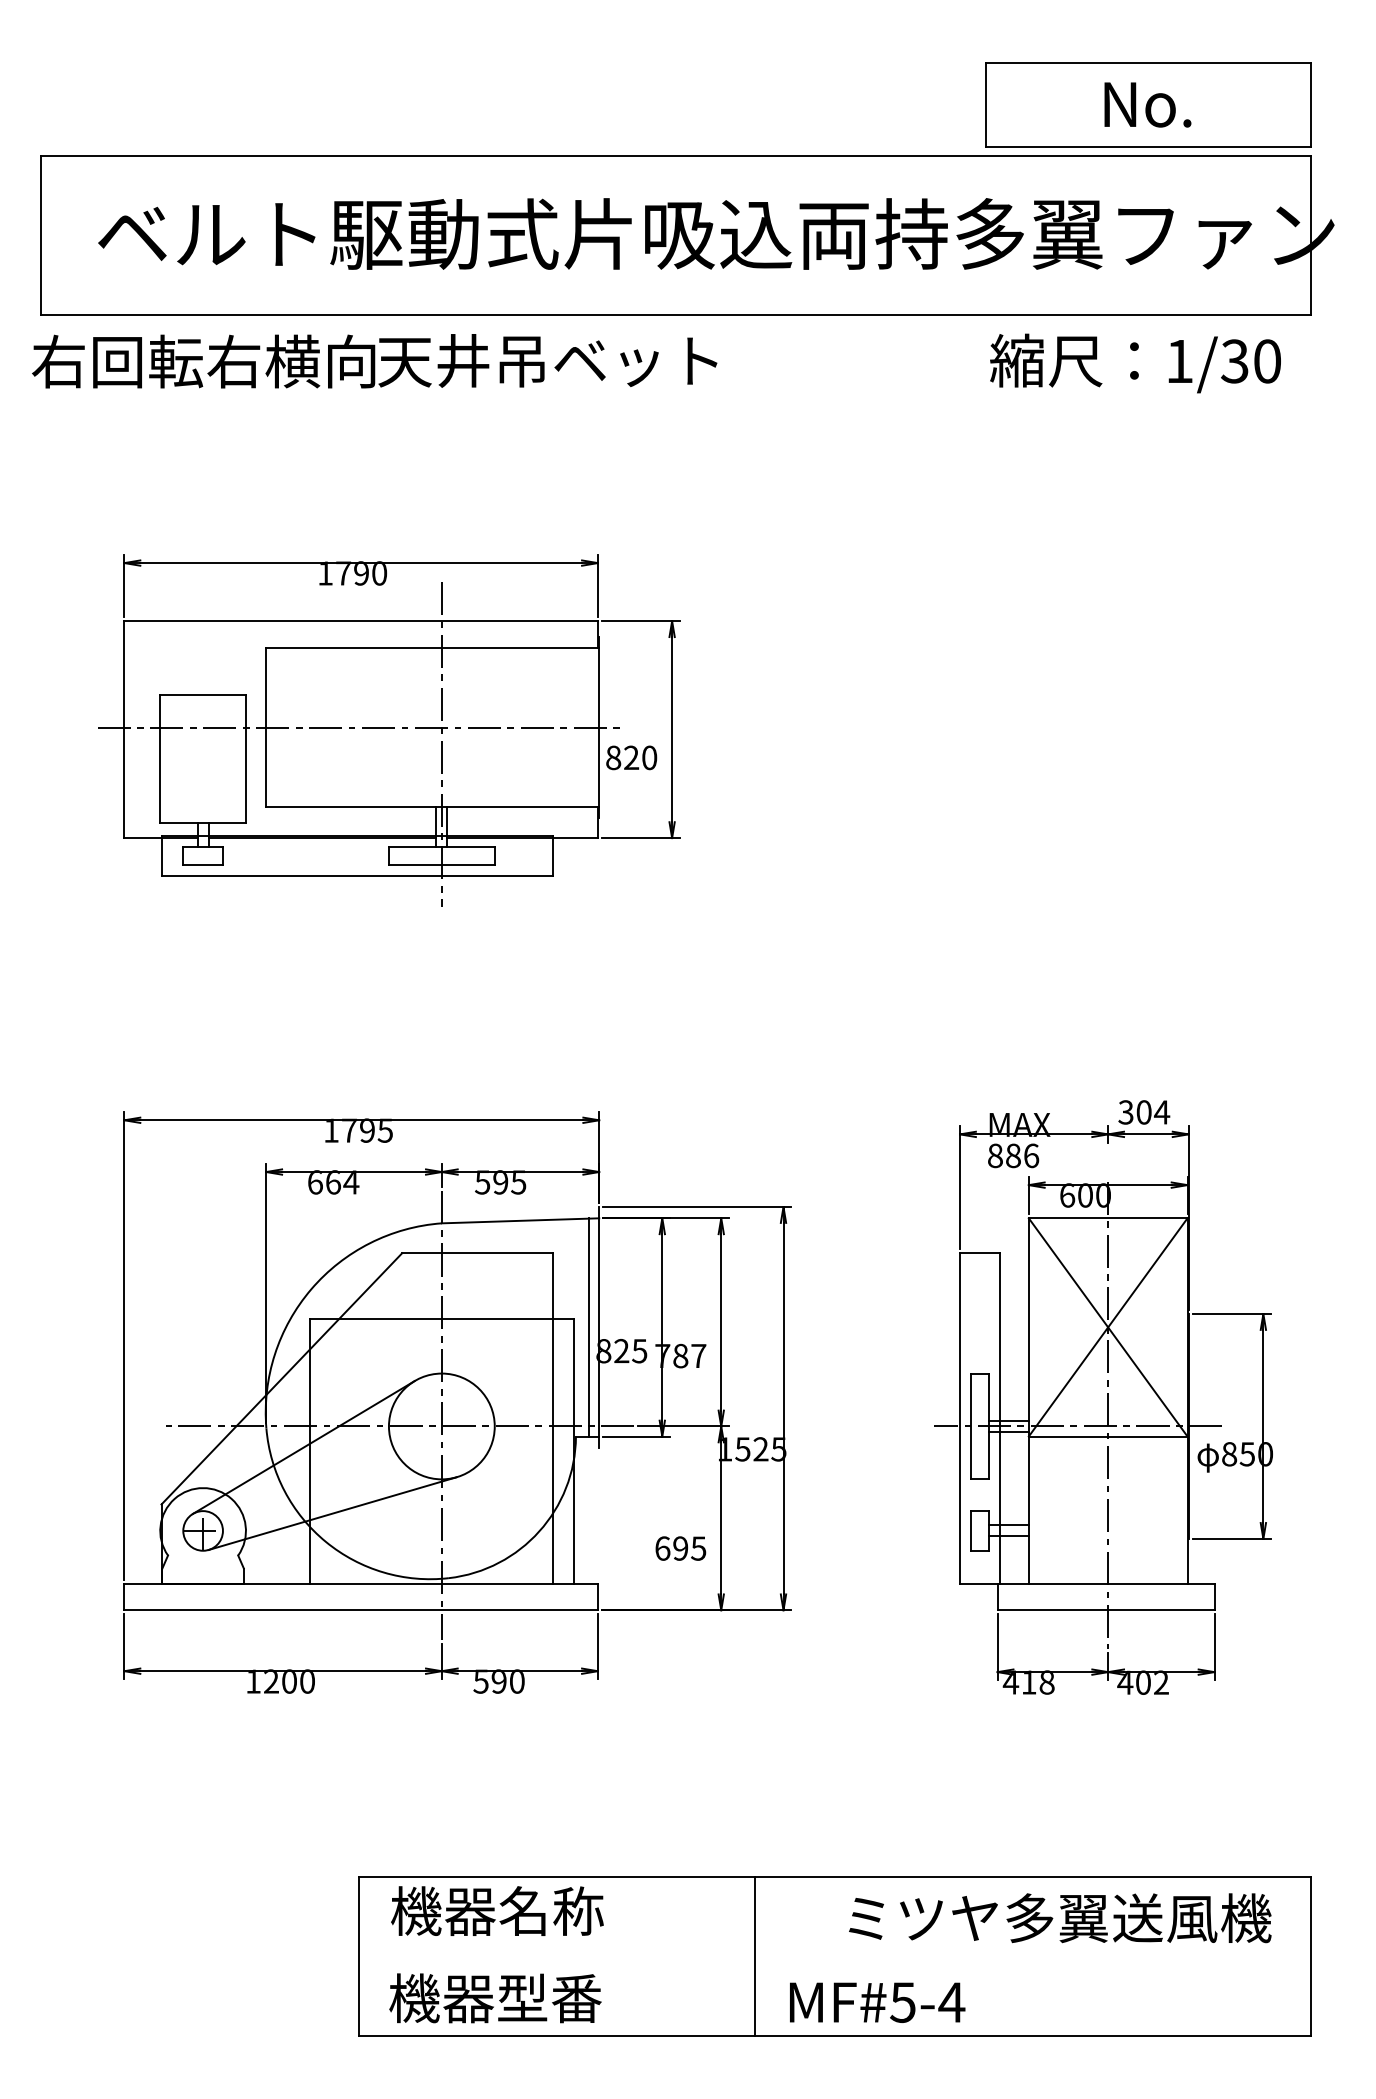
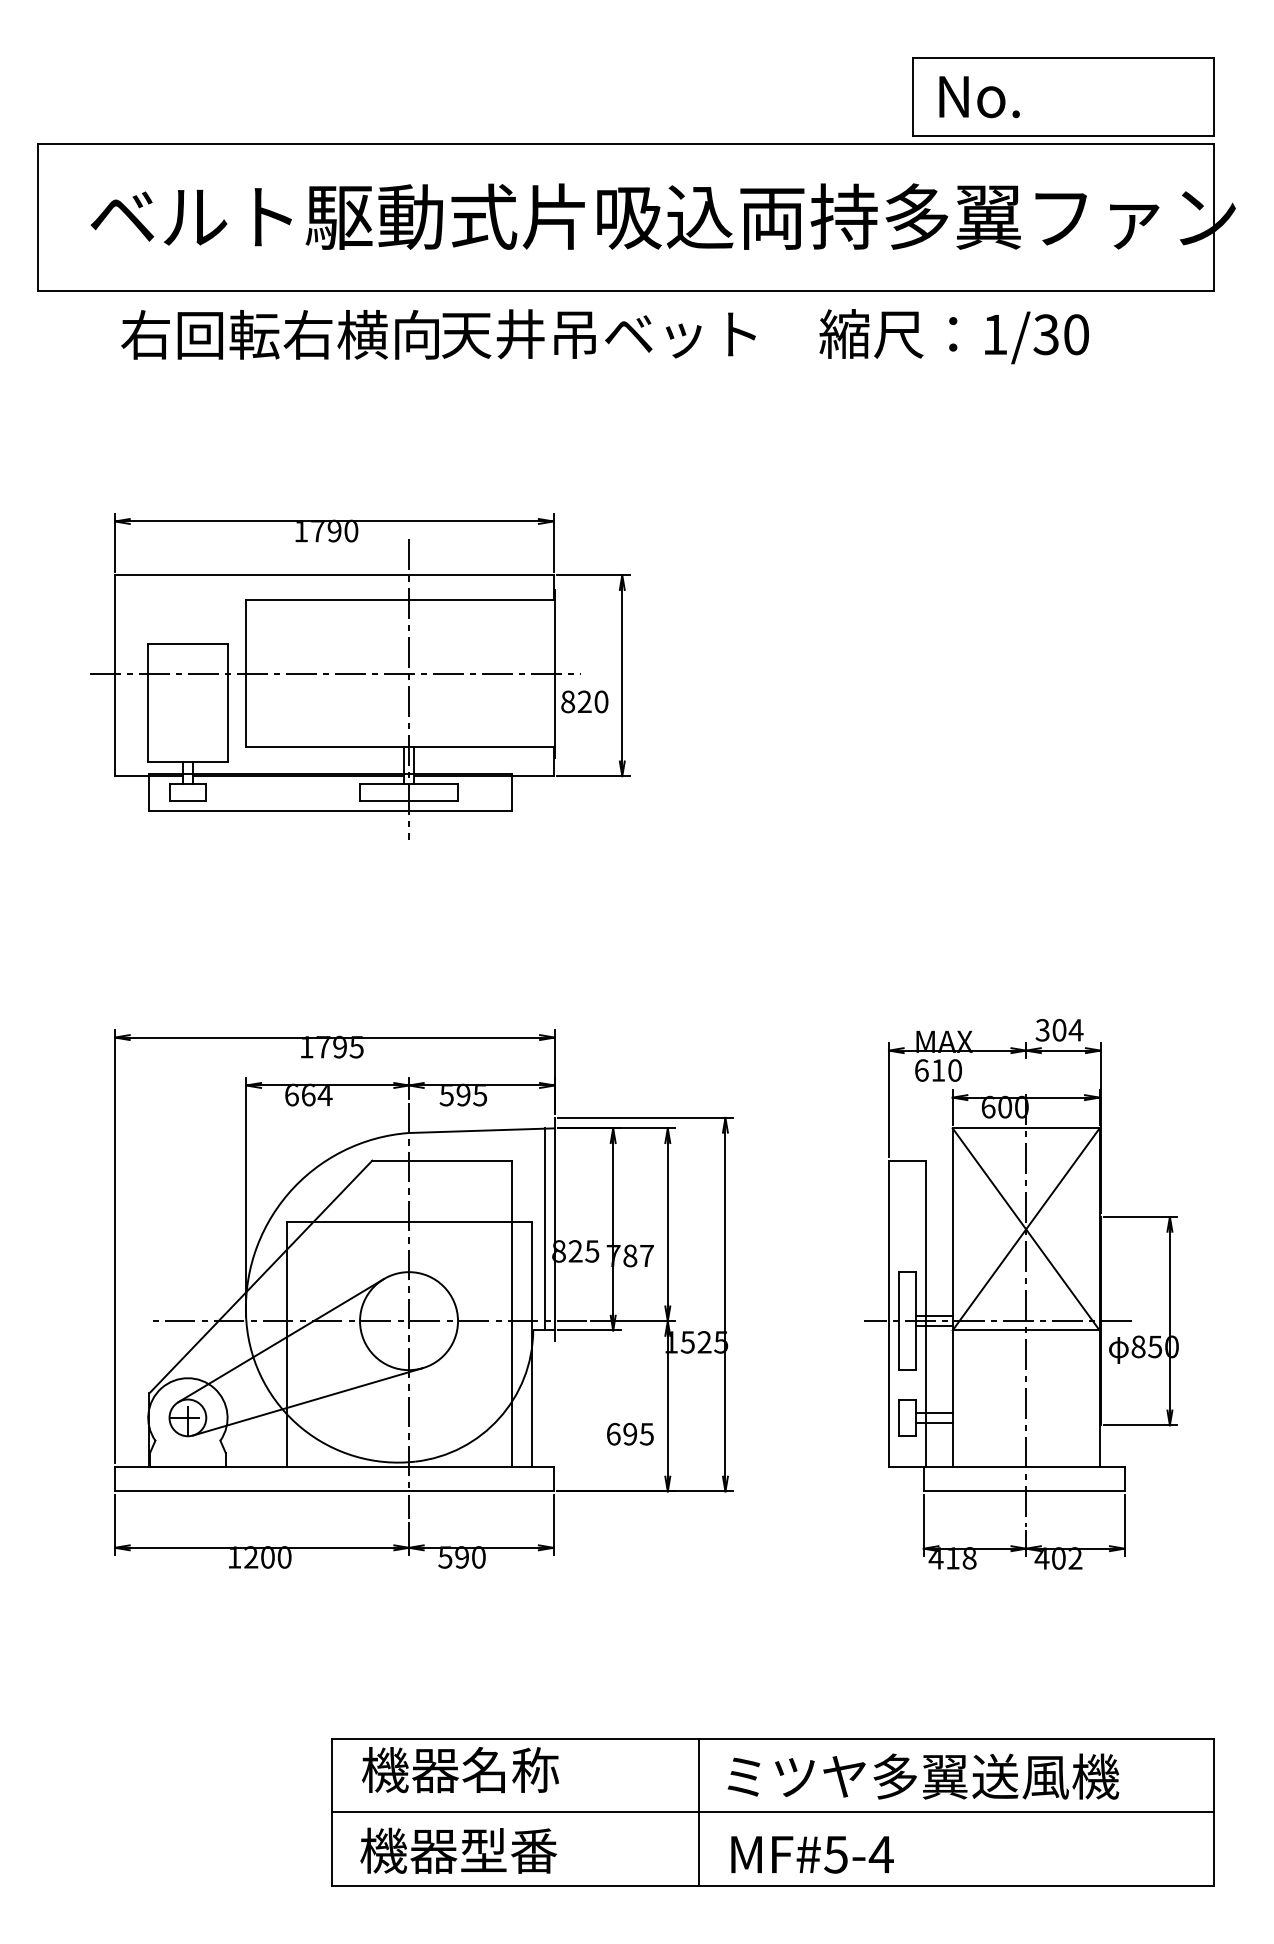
text: (1147, 104) -> (979, 96), moved
text: (374, 361) -> (438, 334), moved
text: (1135, 363) -> (954, 336), moved
text: (1013, 1155) -> (938, 1070), 886 -> 610
text: (1060, 1918) -> (923, 1776), moved
line: (834, 1956) -> (772, 1812), added

